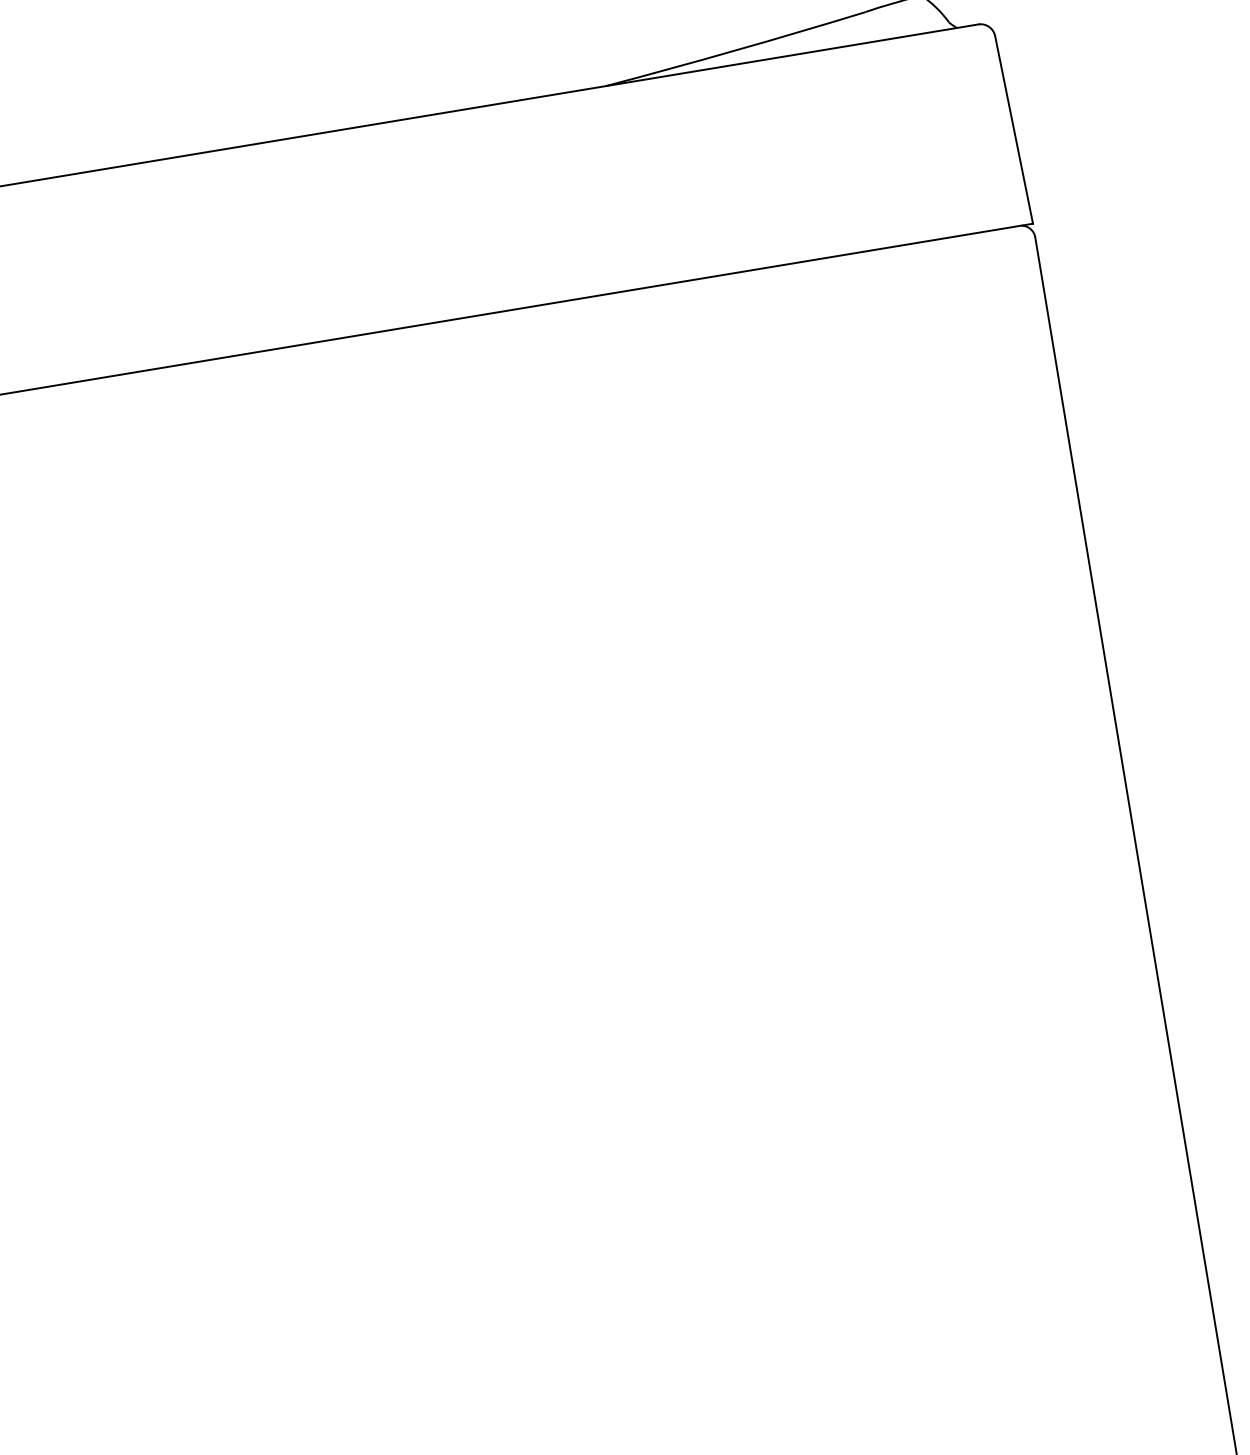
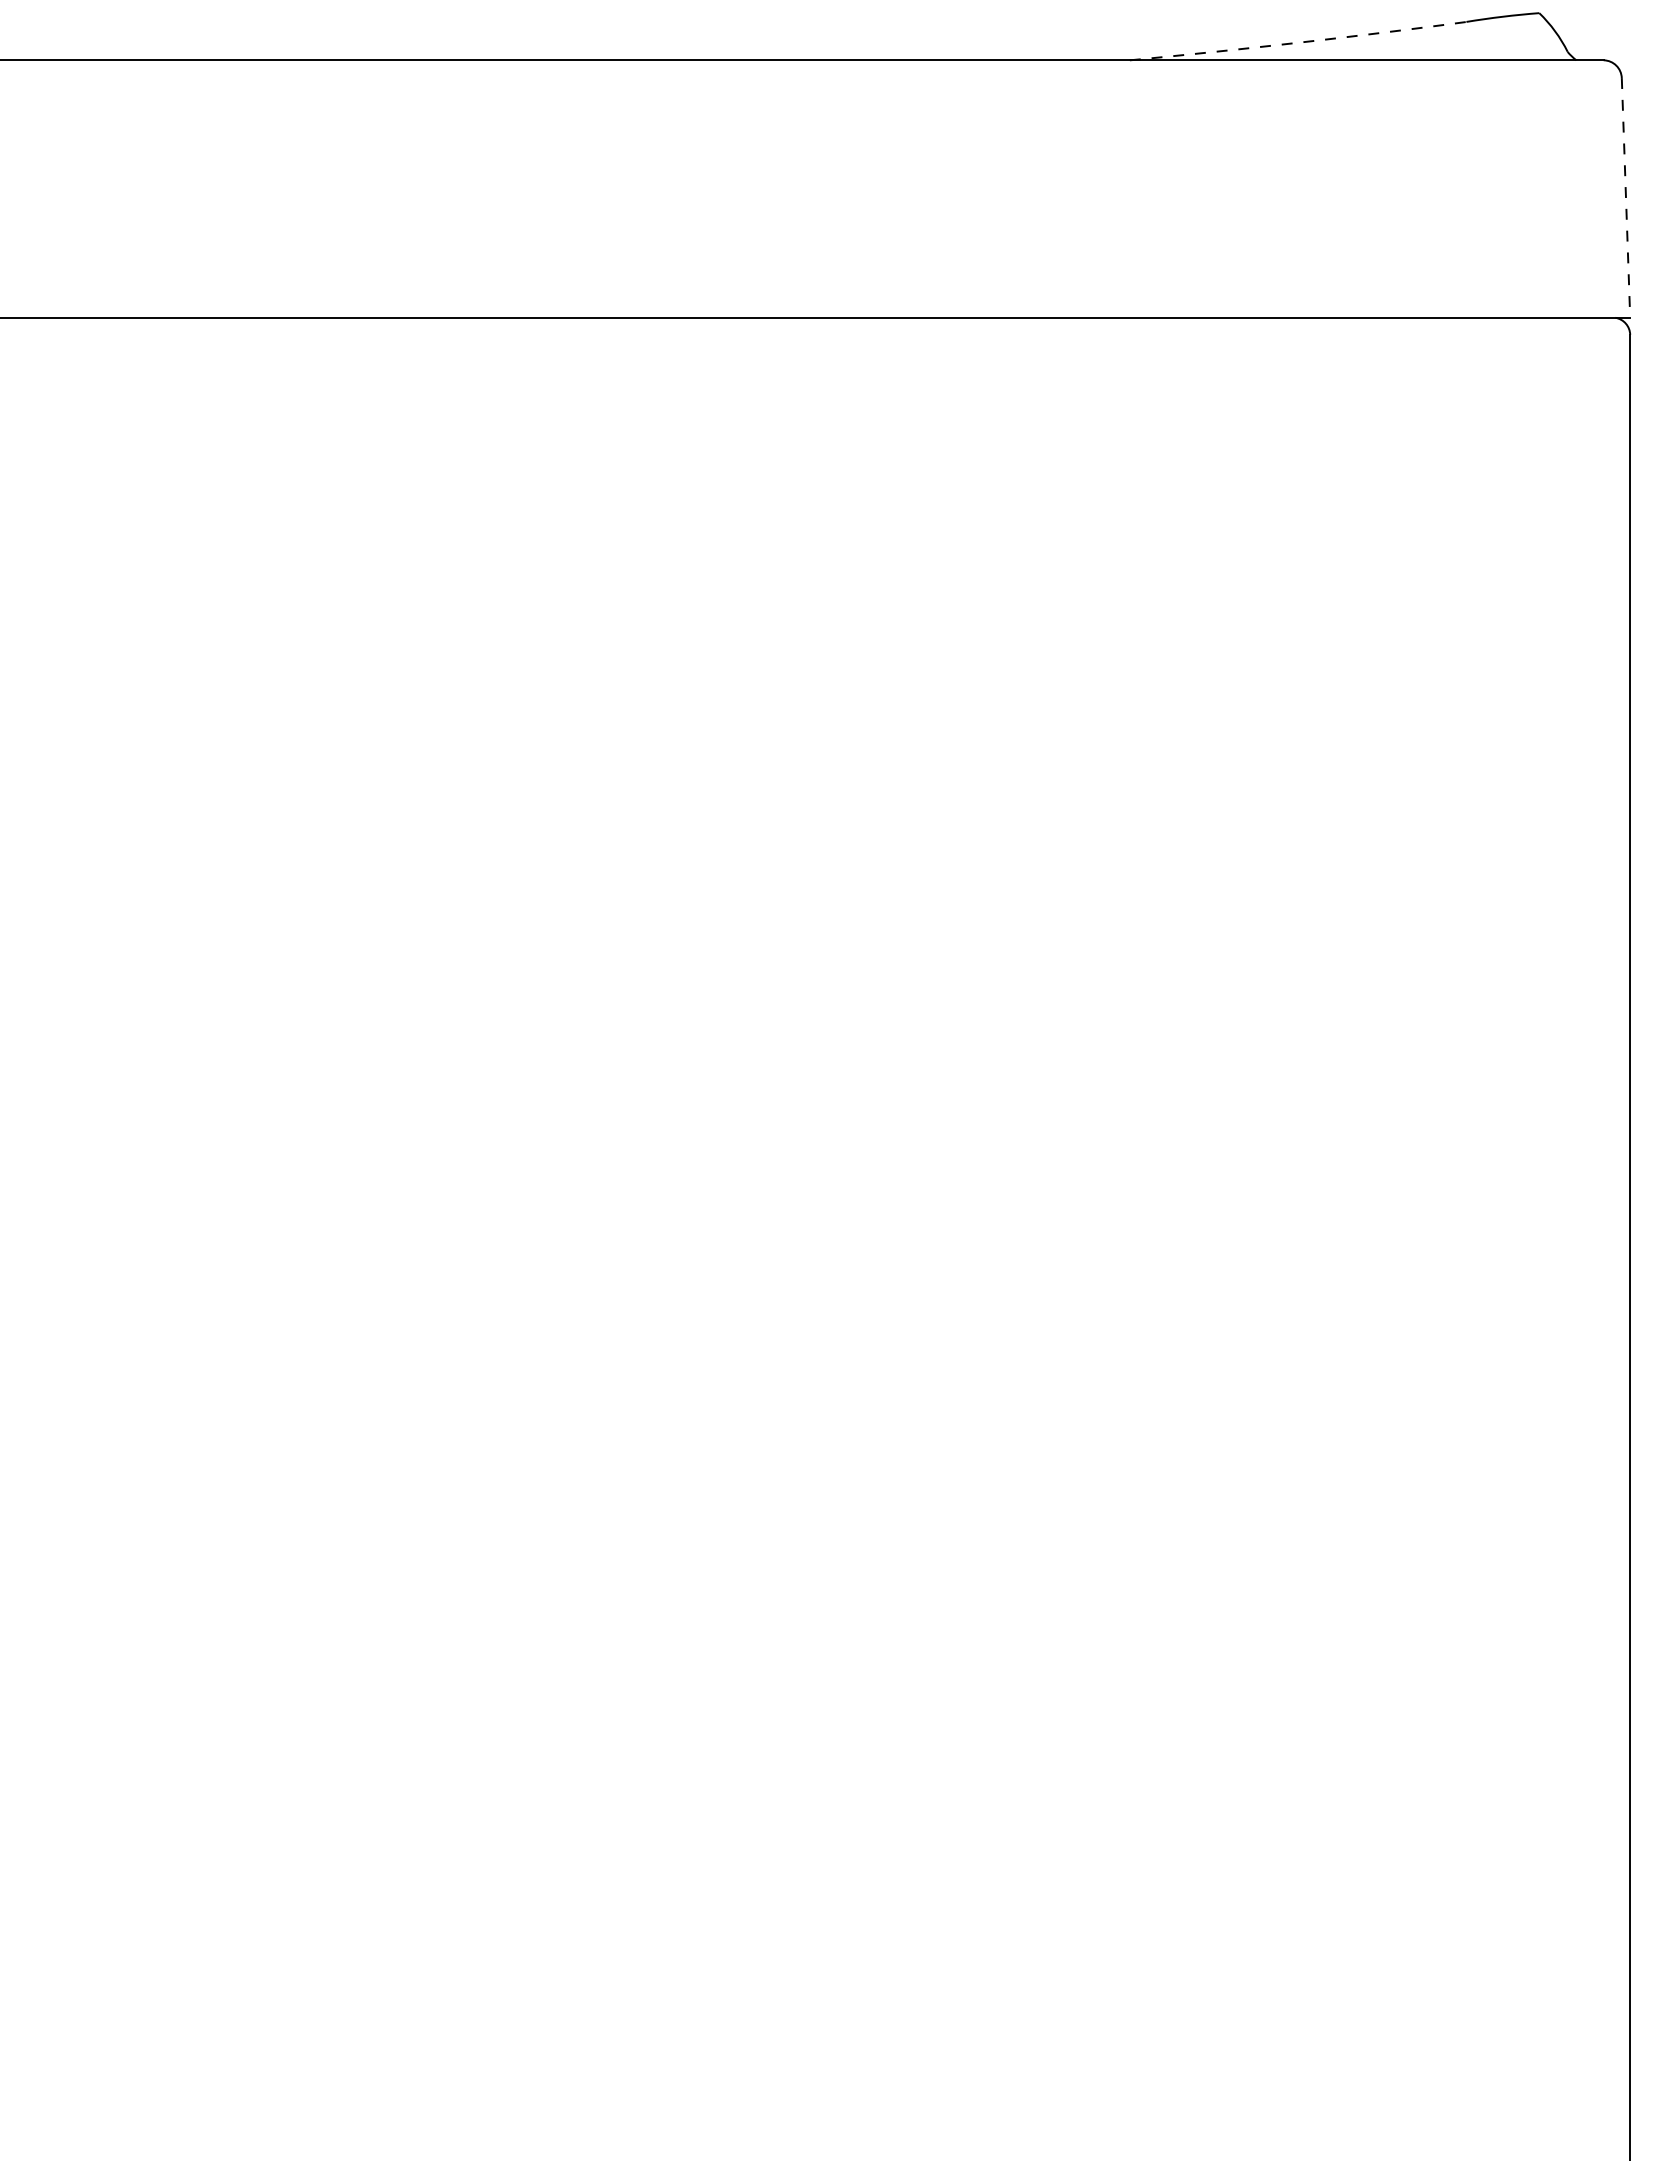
arc: (735, 50) -> (1298, 42), solid -> dashed
line: (1014, 129) -> (1626, 197), solid -> dashed

